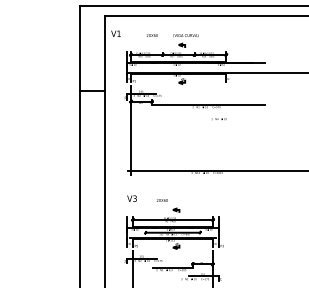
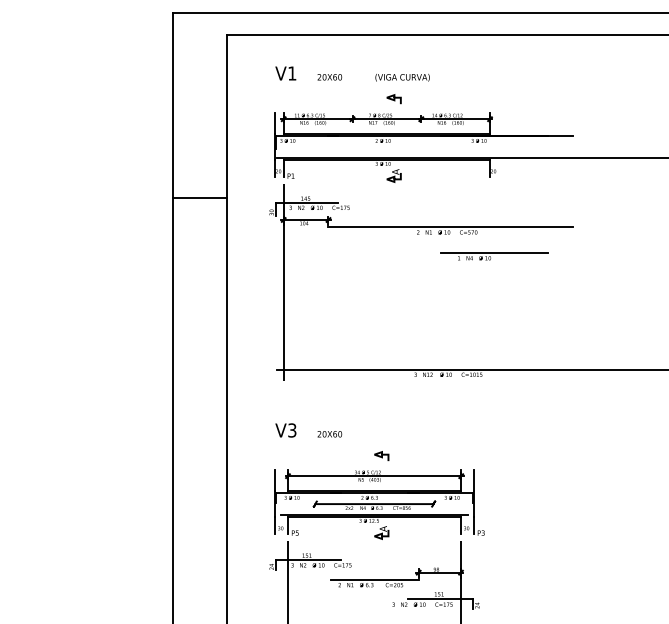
text: (115, 33) -> (284, 72), moved
line: (228, 116) -> (494, 252), added
text: (161, 200) -> (328, 434), moved

